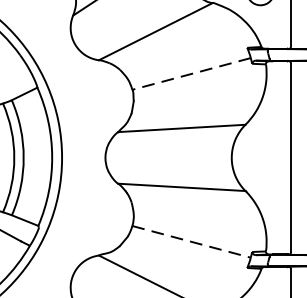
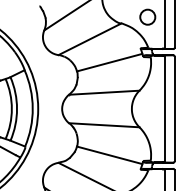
line: (191, 73) -> (109, 62), dashed -> solid
line: (191, 242) -> (109, 155), dashed -> solid

